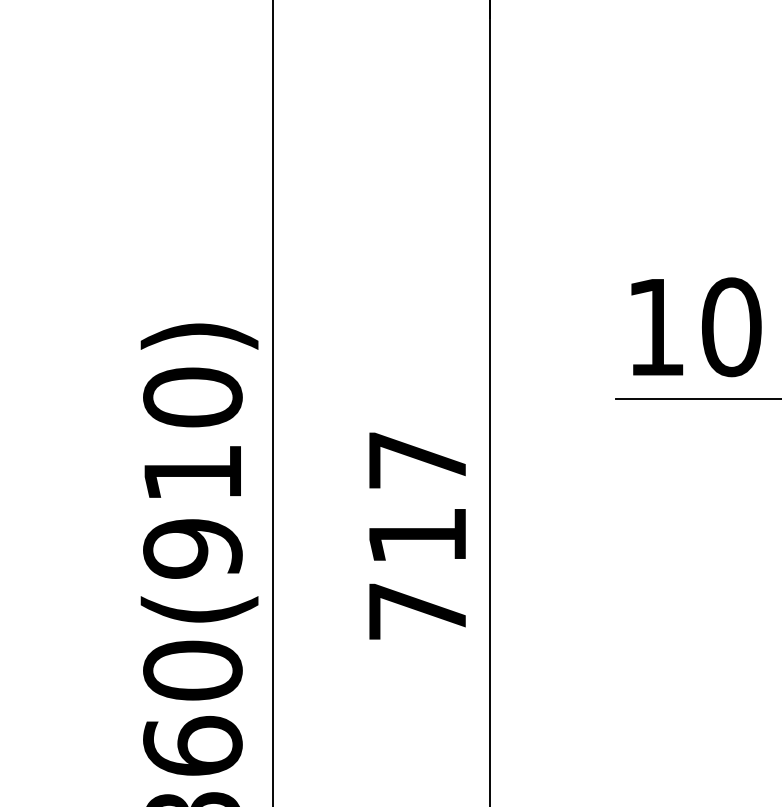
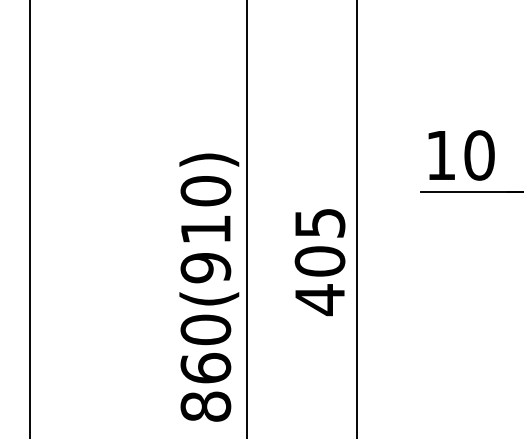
text: (416, 537) -> (319, 262), 717 -> 405

